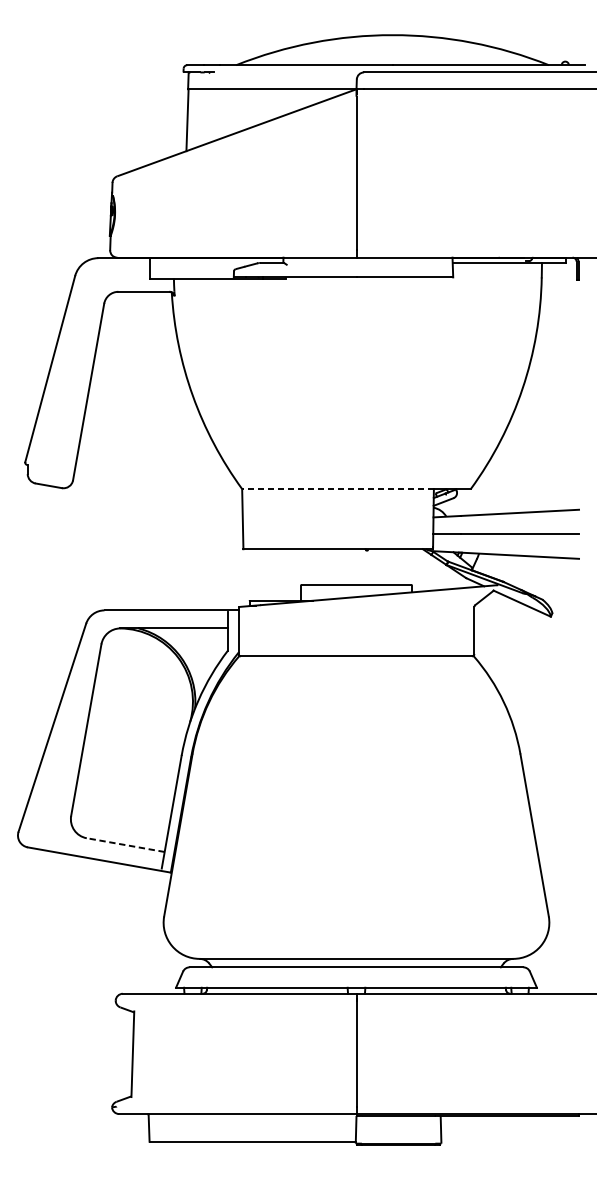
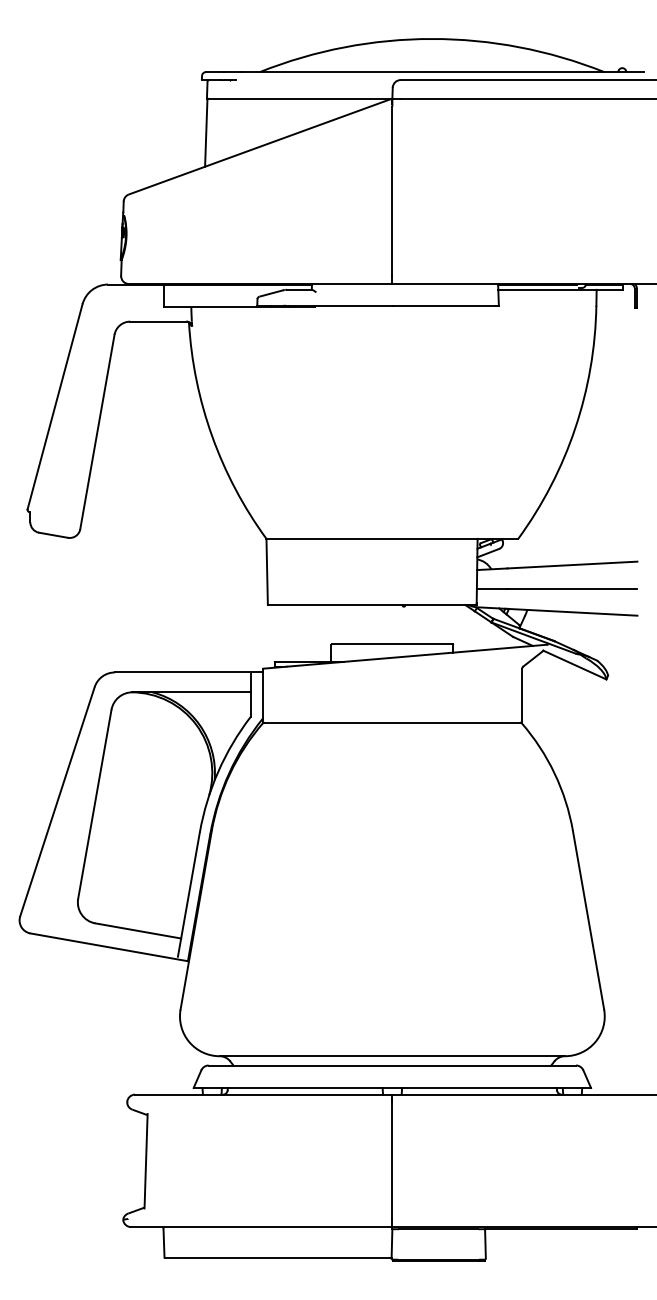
line: (338, 488) -> (372, 538), dashed -> solid
line: (125, 844) -> (138, 930), dashed -> solid

